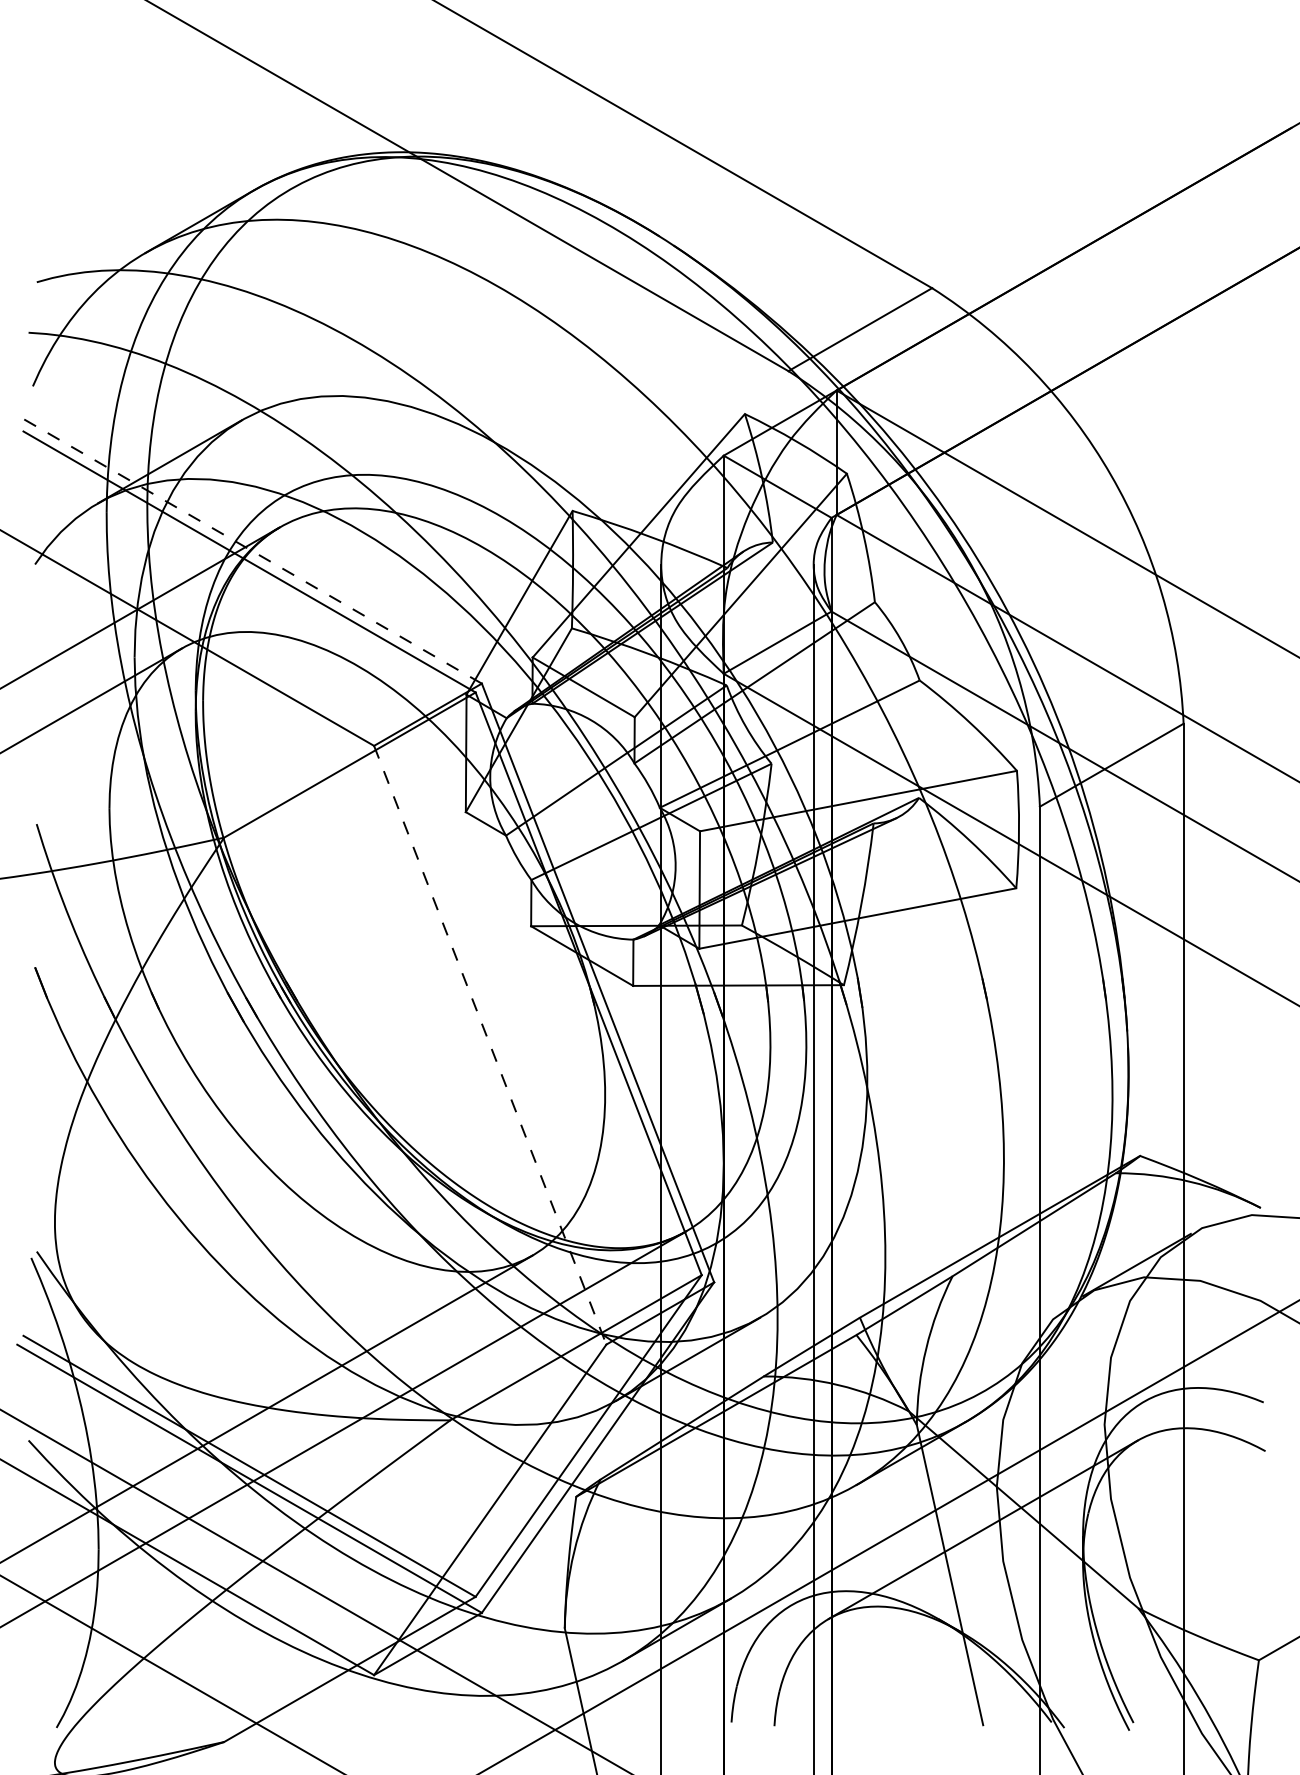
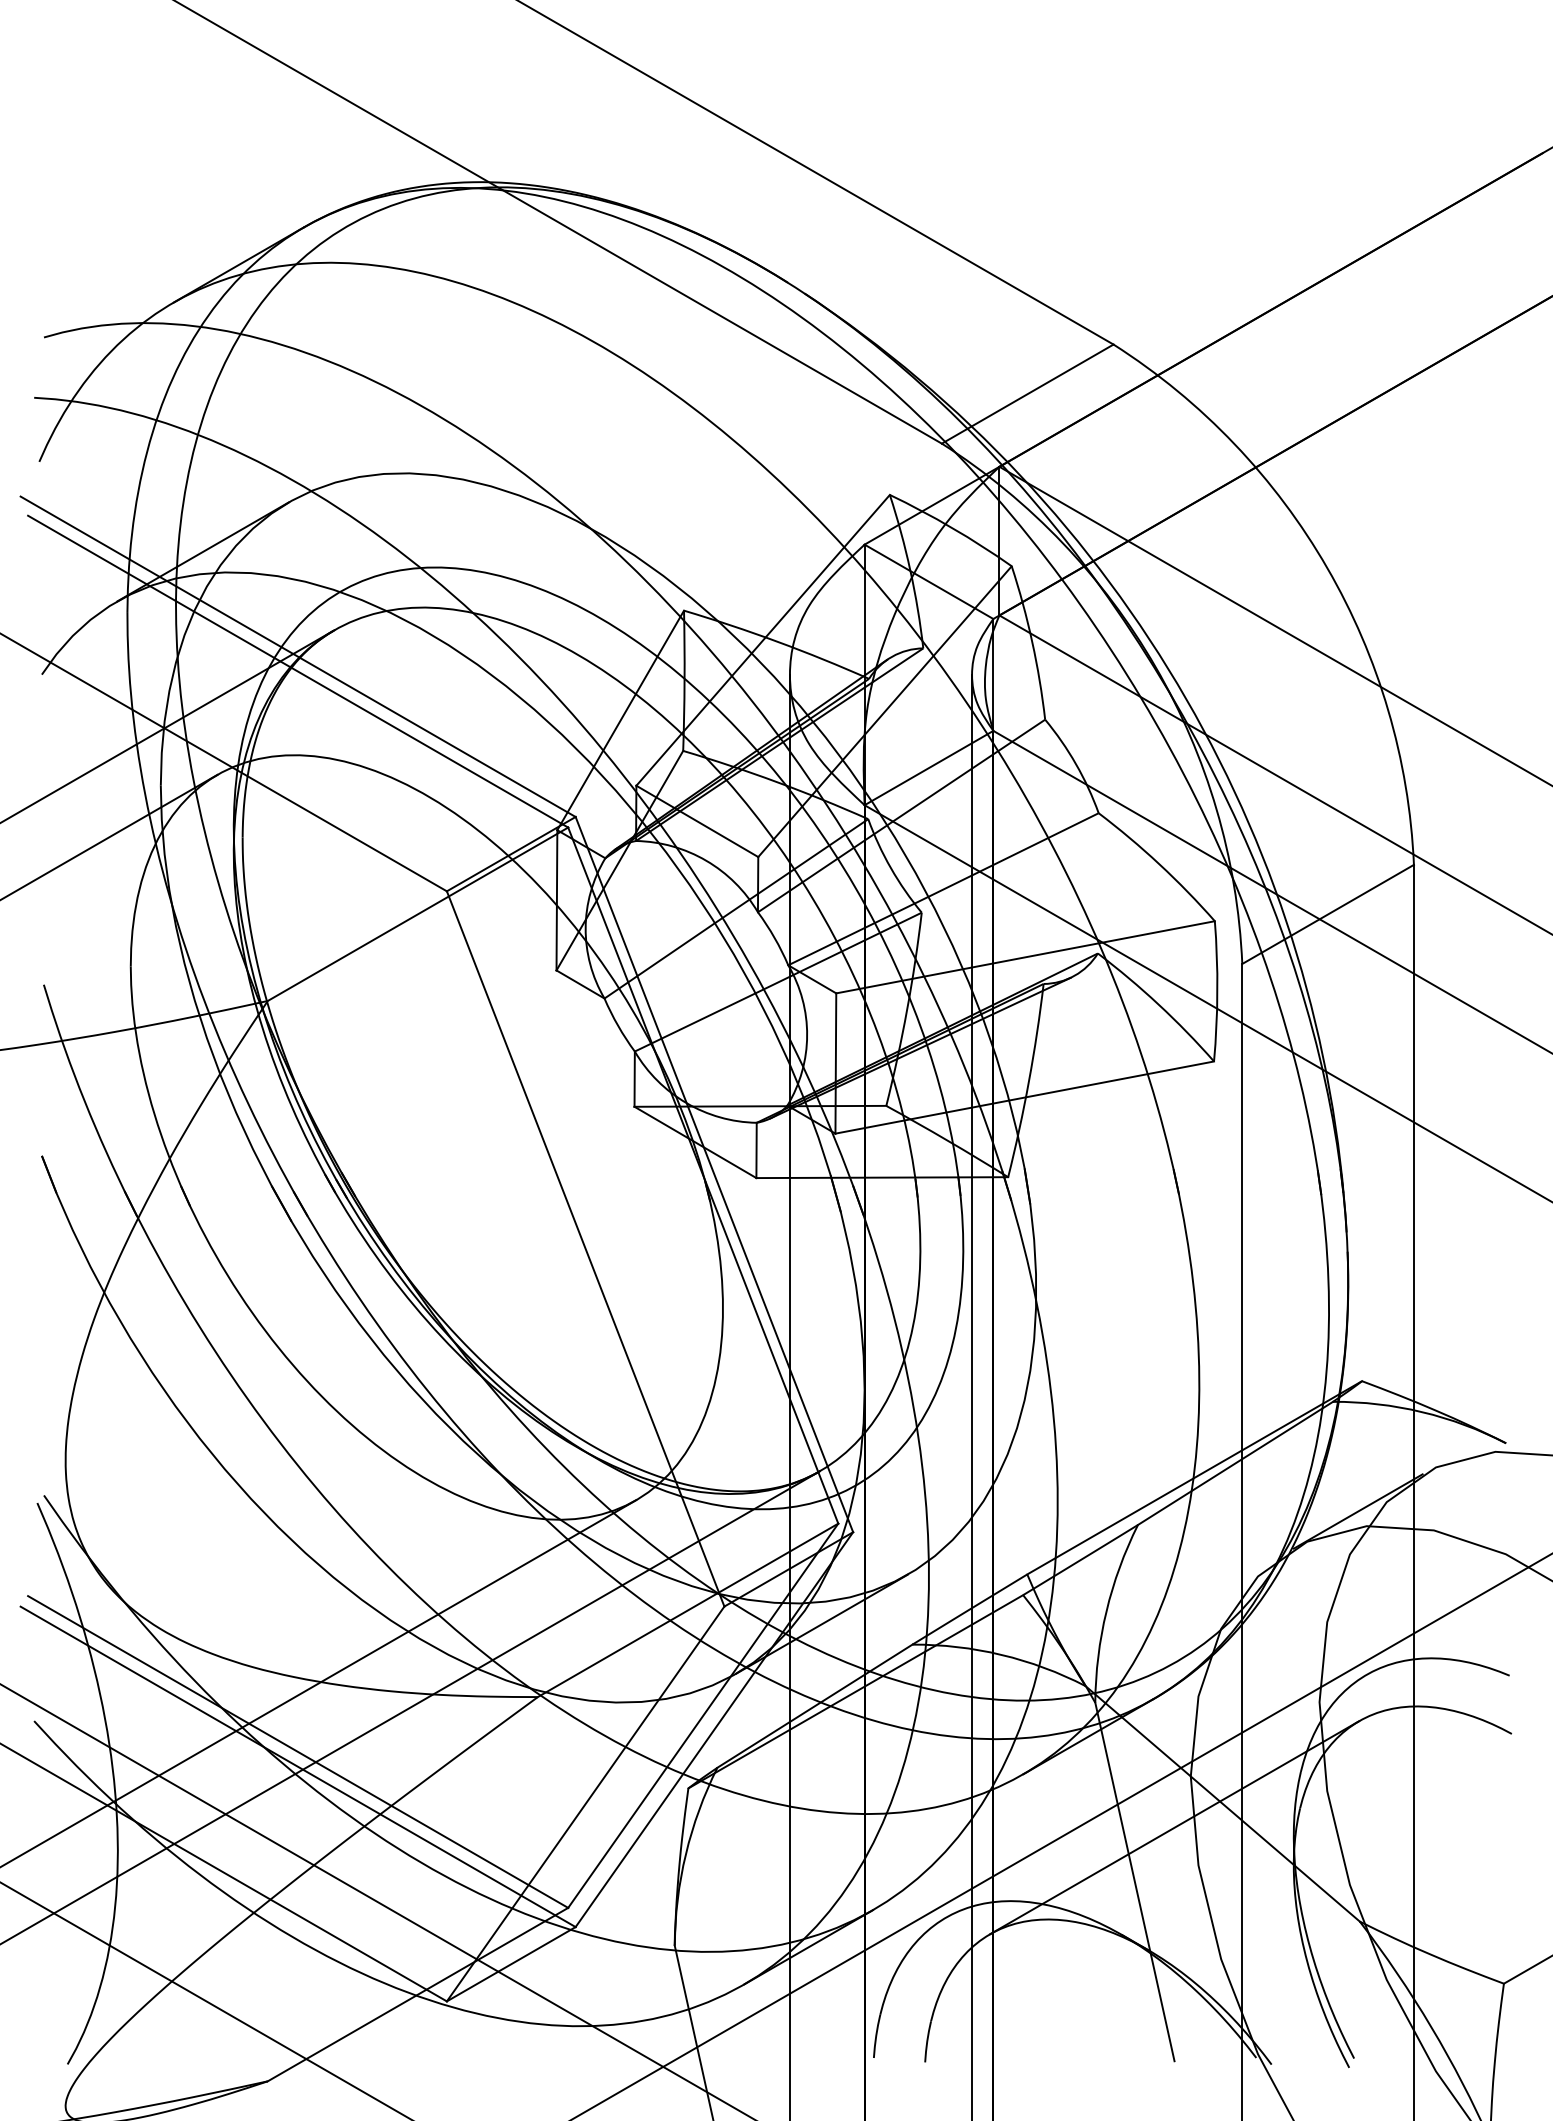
line: (249, 549) -> (297, 656), dashed -> solid
line: (490, 1044) -> (585, 1248), dashed -> solid

